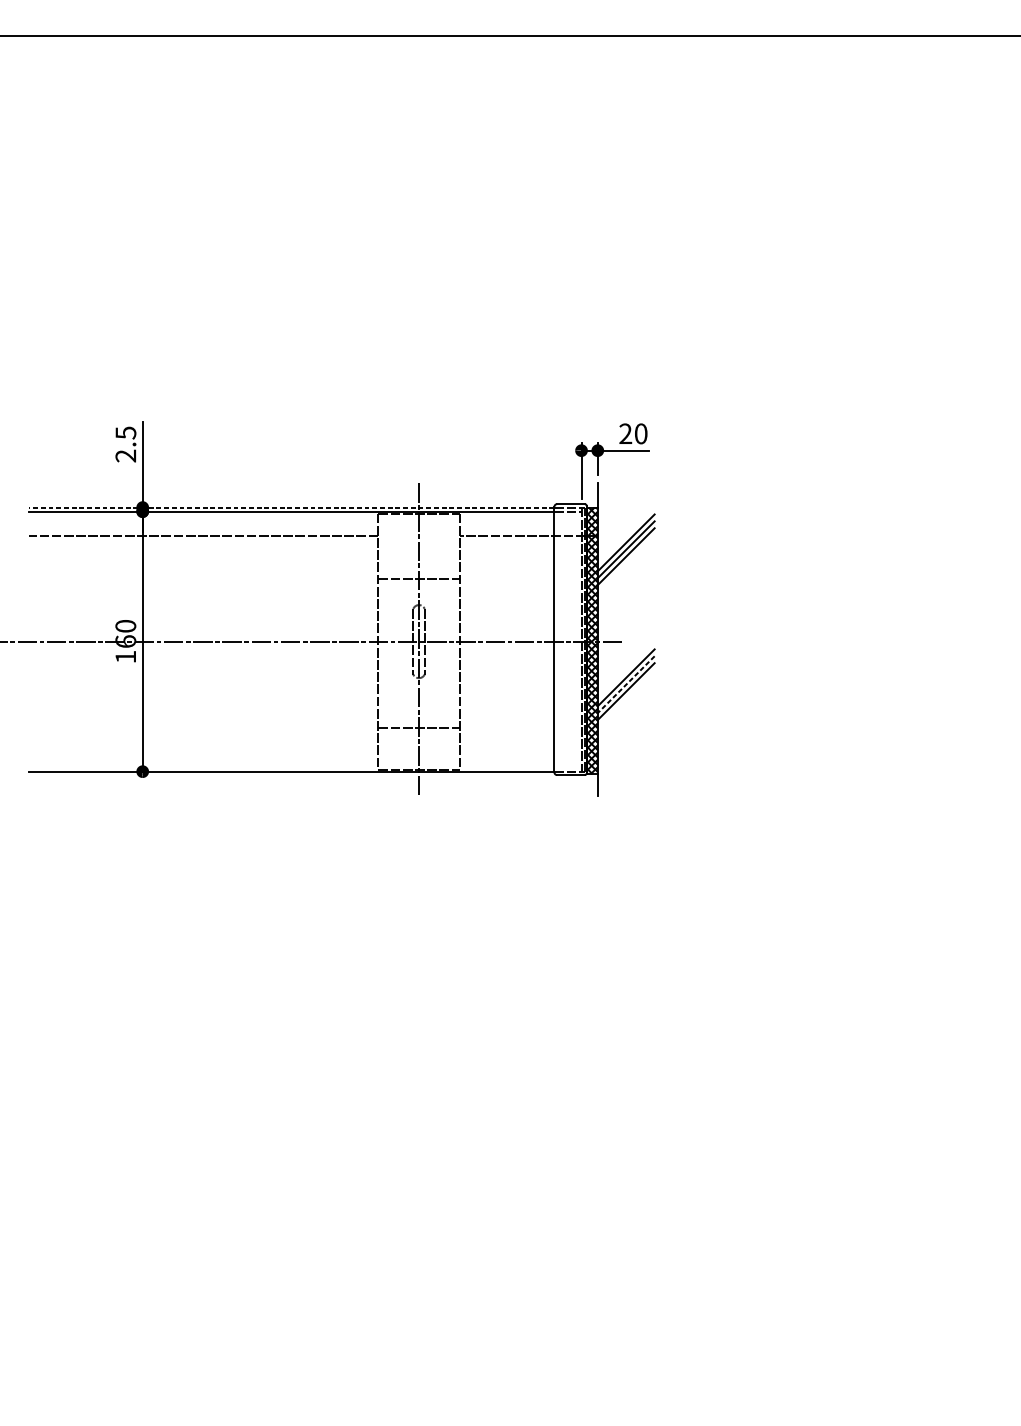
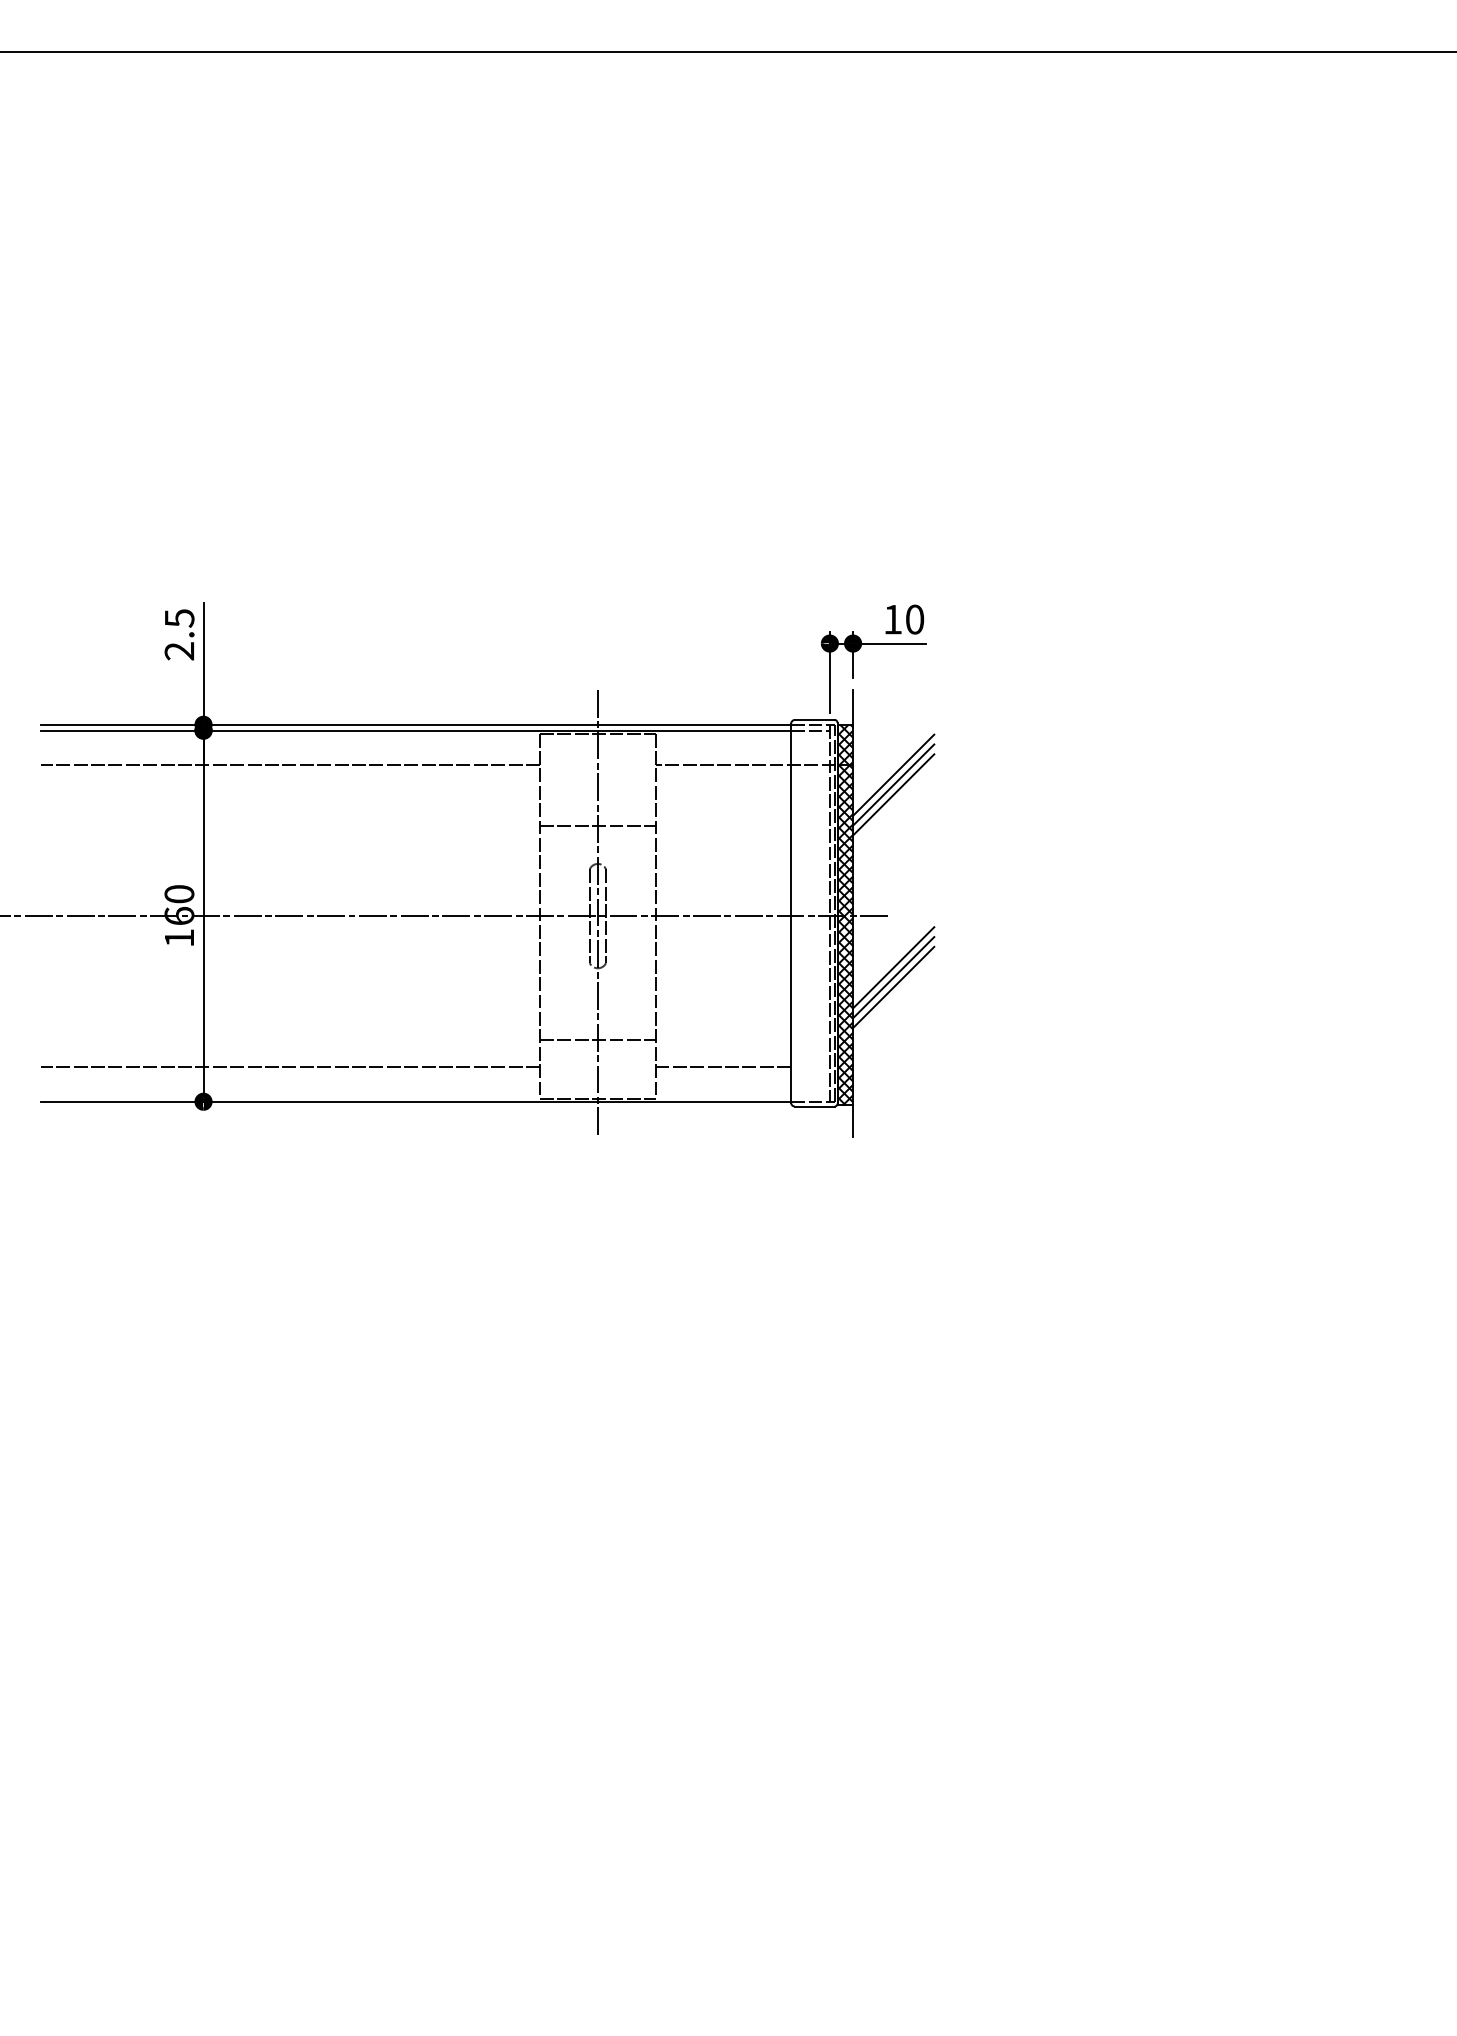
text: (626, 433) -> (893, 619), 20 -> 10
line: (291, 507) -> (416, 724), dashed -> solid
line: (626, 685) -> (893, 978), dashed -> solid
line: (203, 746) -> (290, 1066), added
line: (506, 746) -> (723, 1066), added

